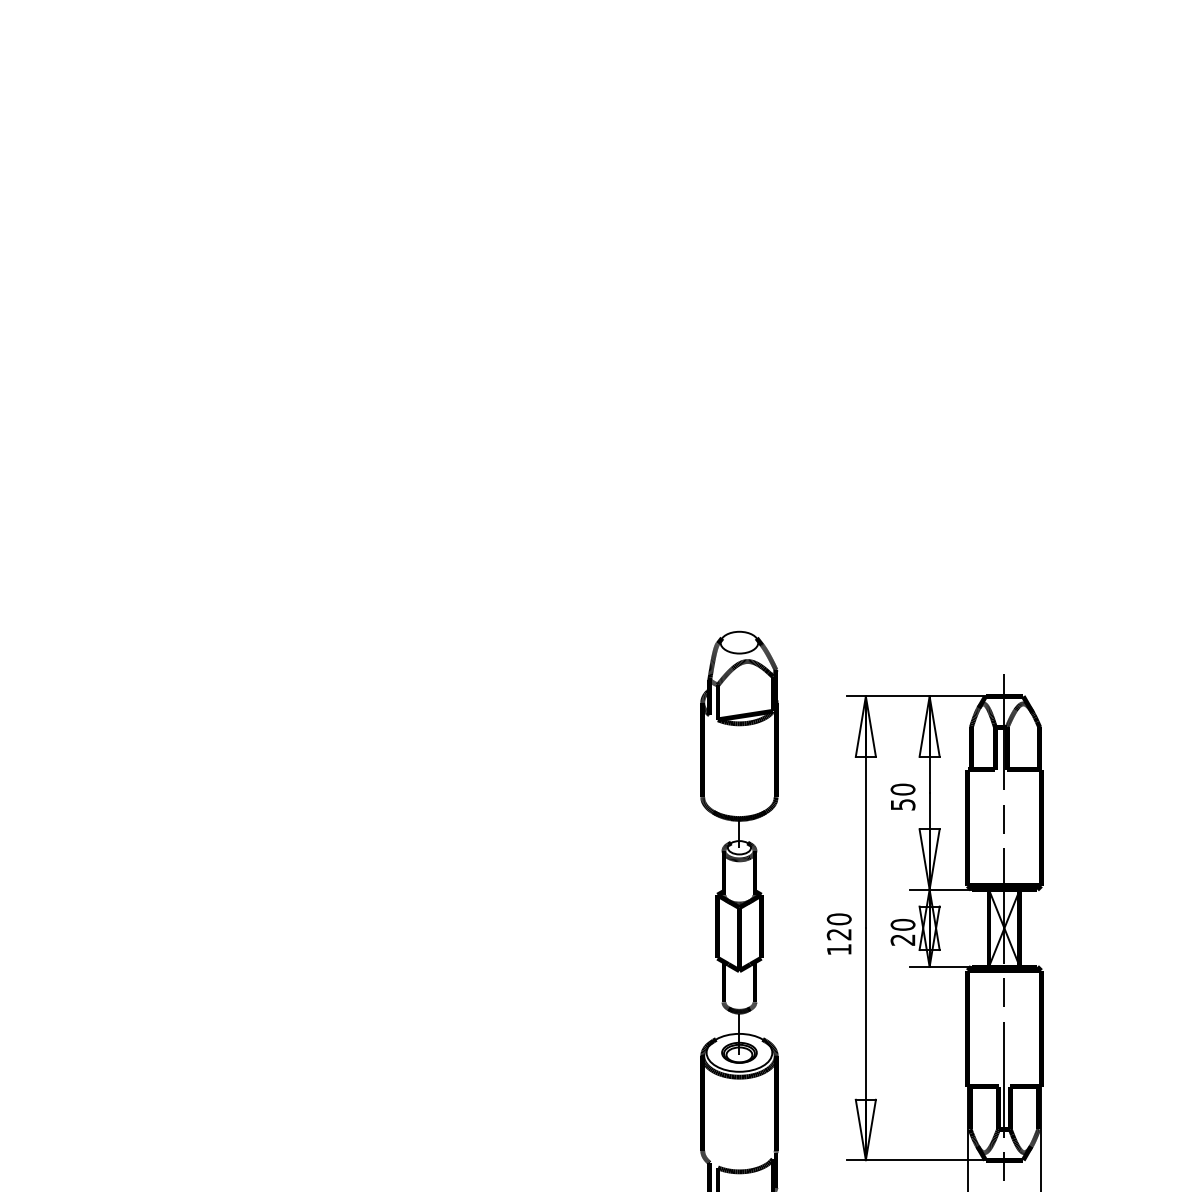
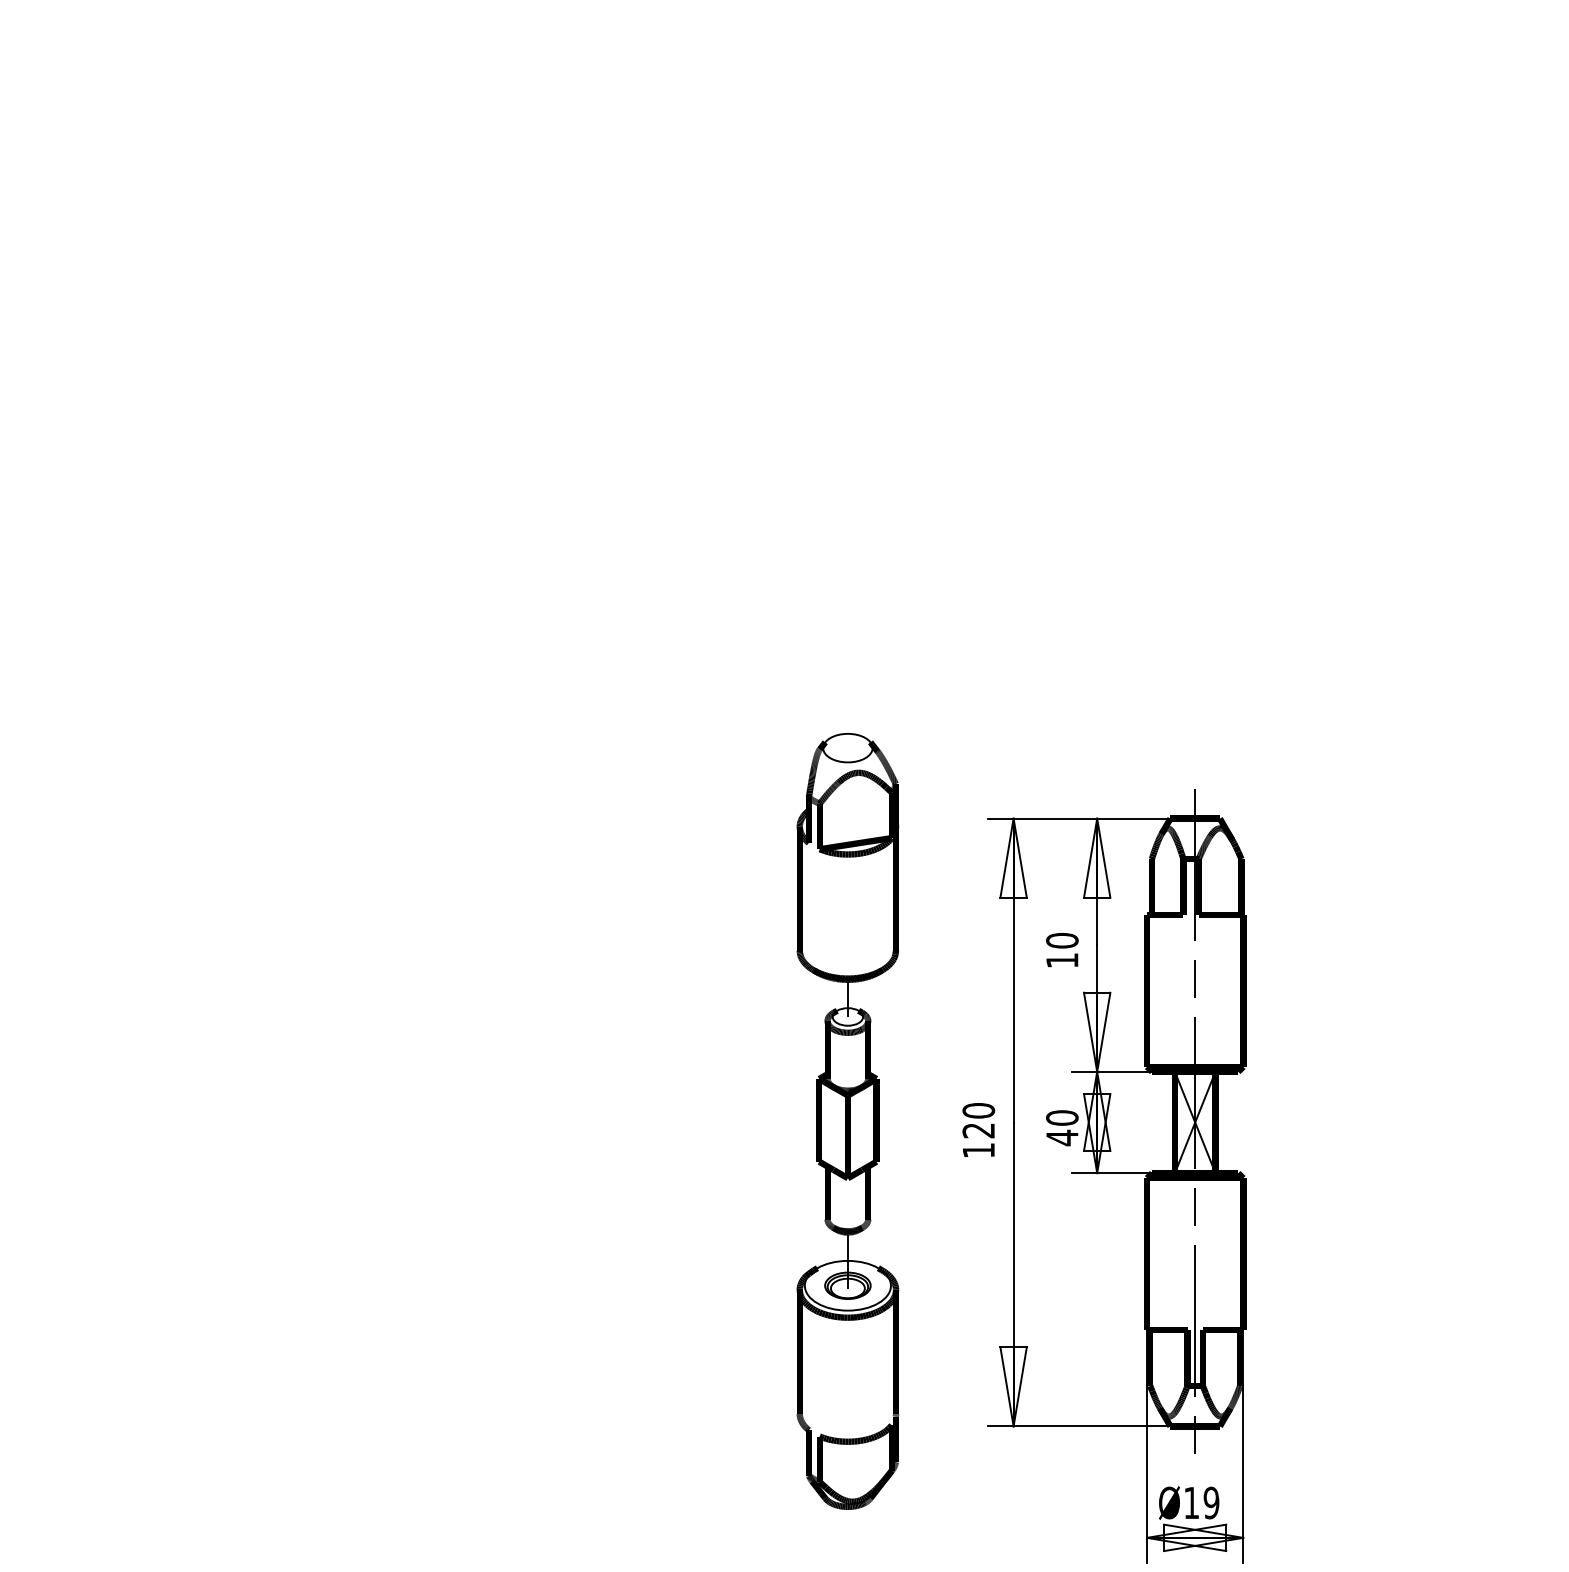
text: (903, 804) -> (1062, 960), 50 -> 10
text: (903, 939) -> (1062, 1137), 20 -> 40

